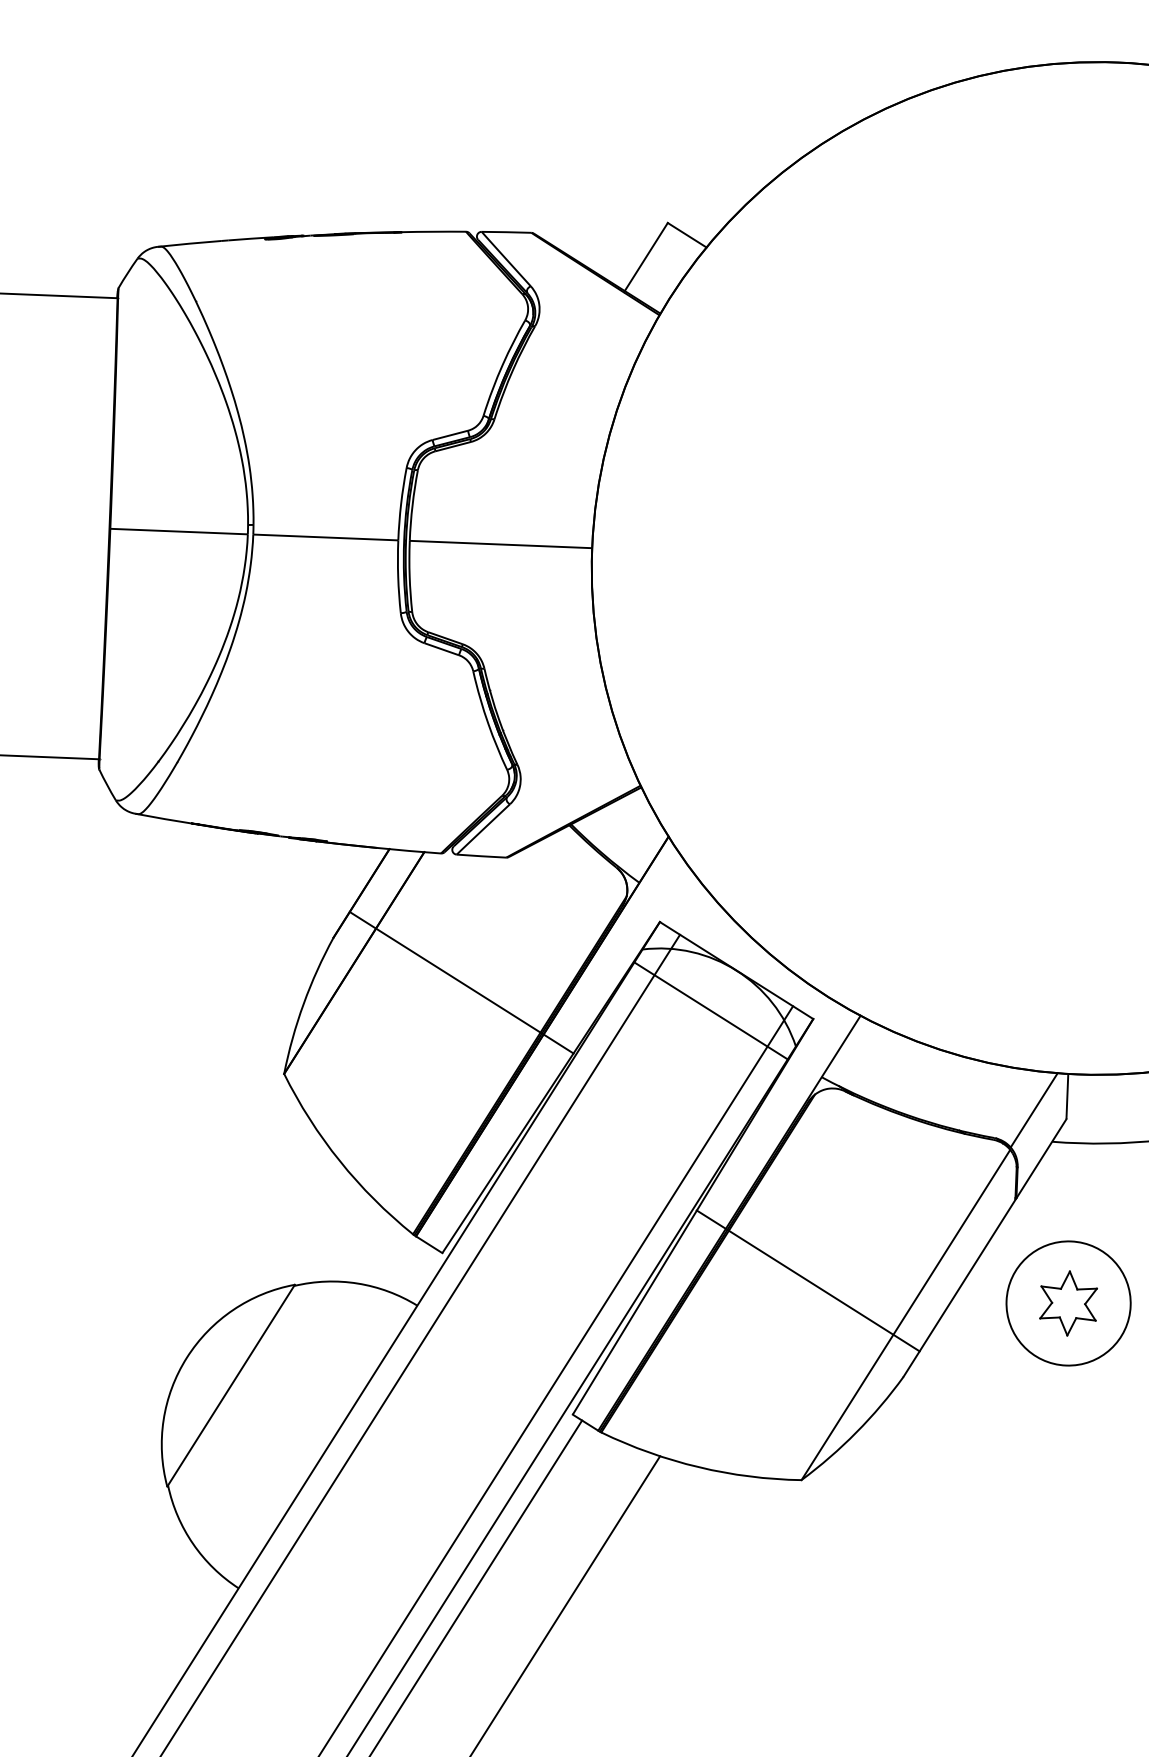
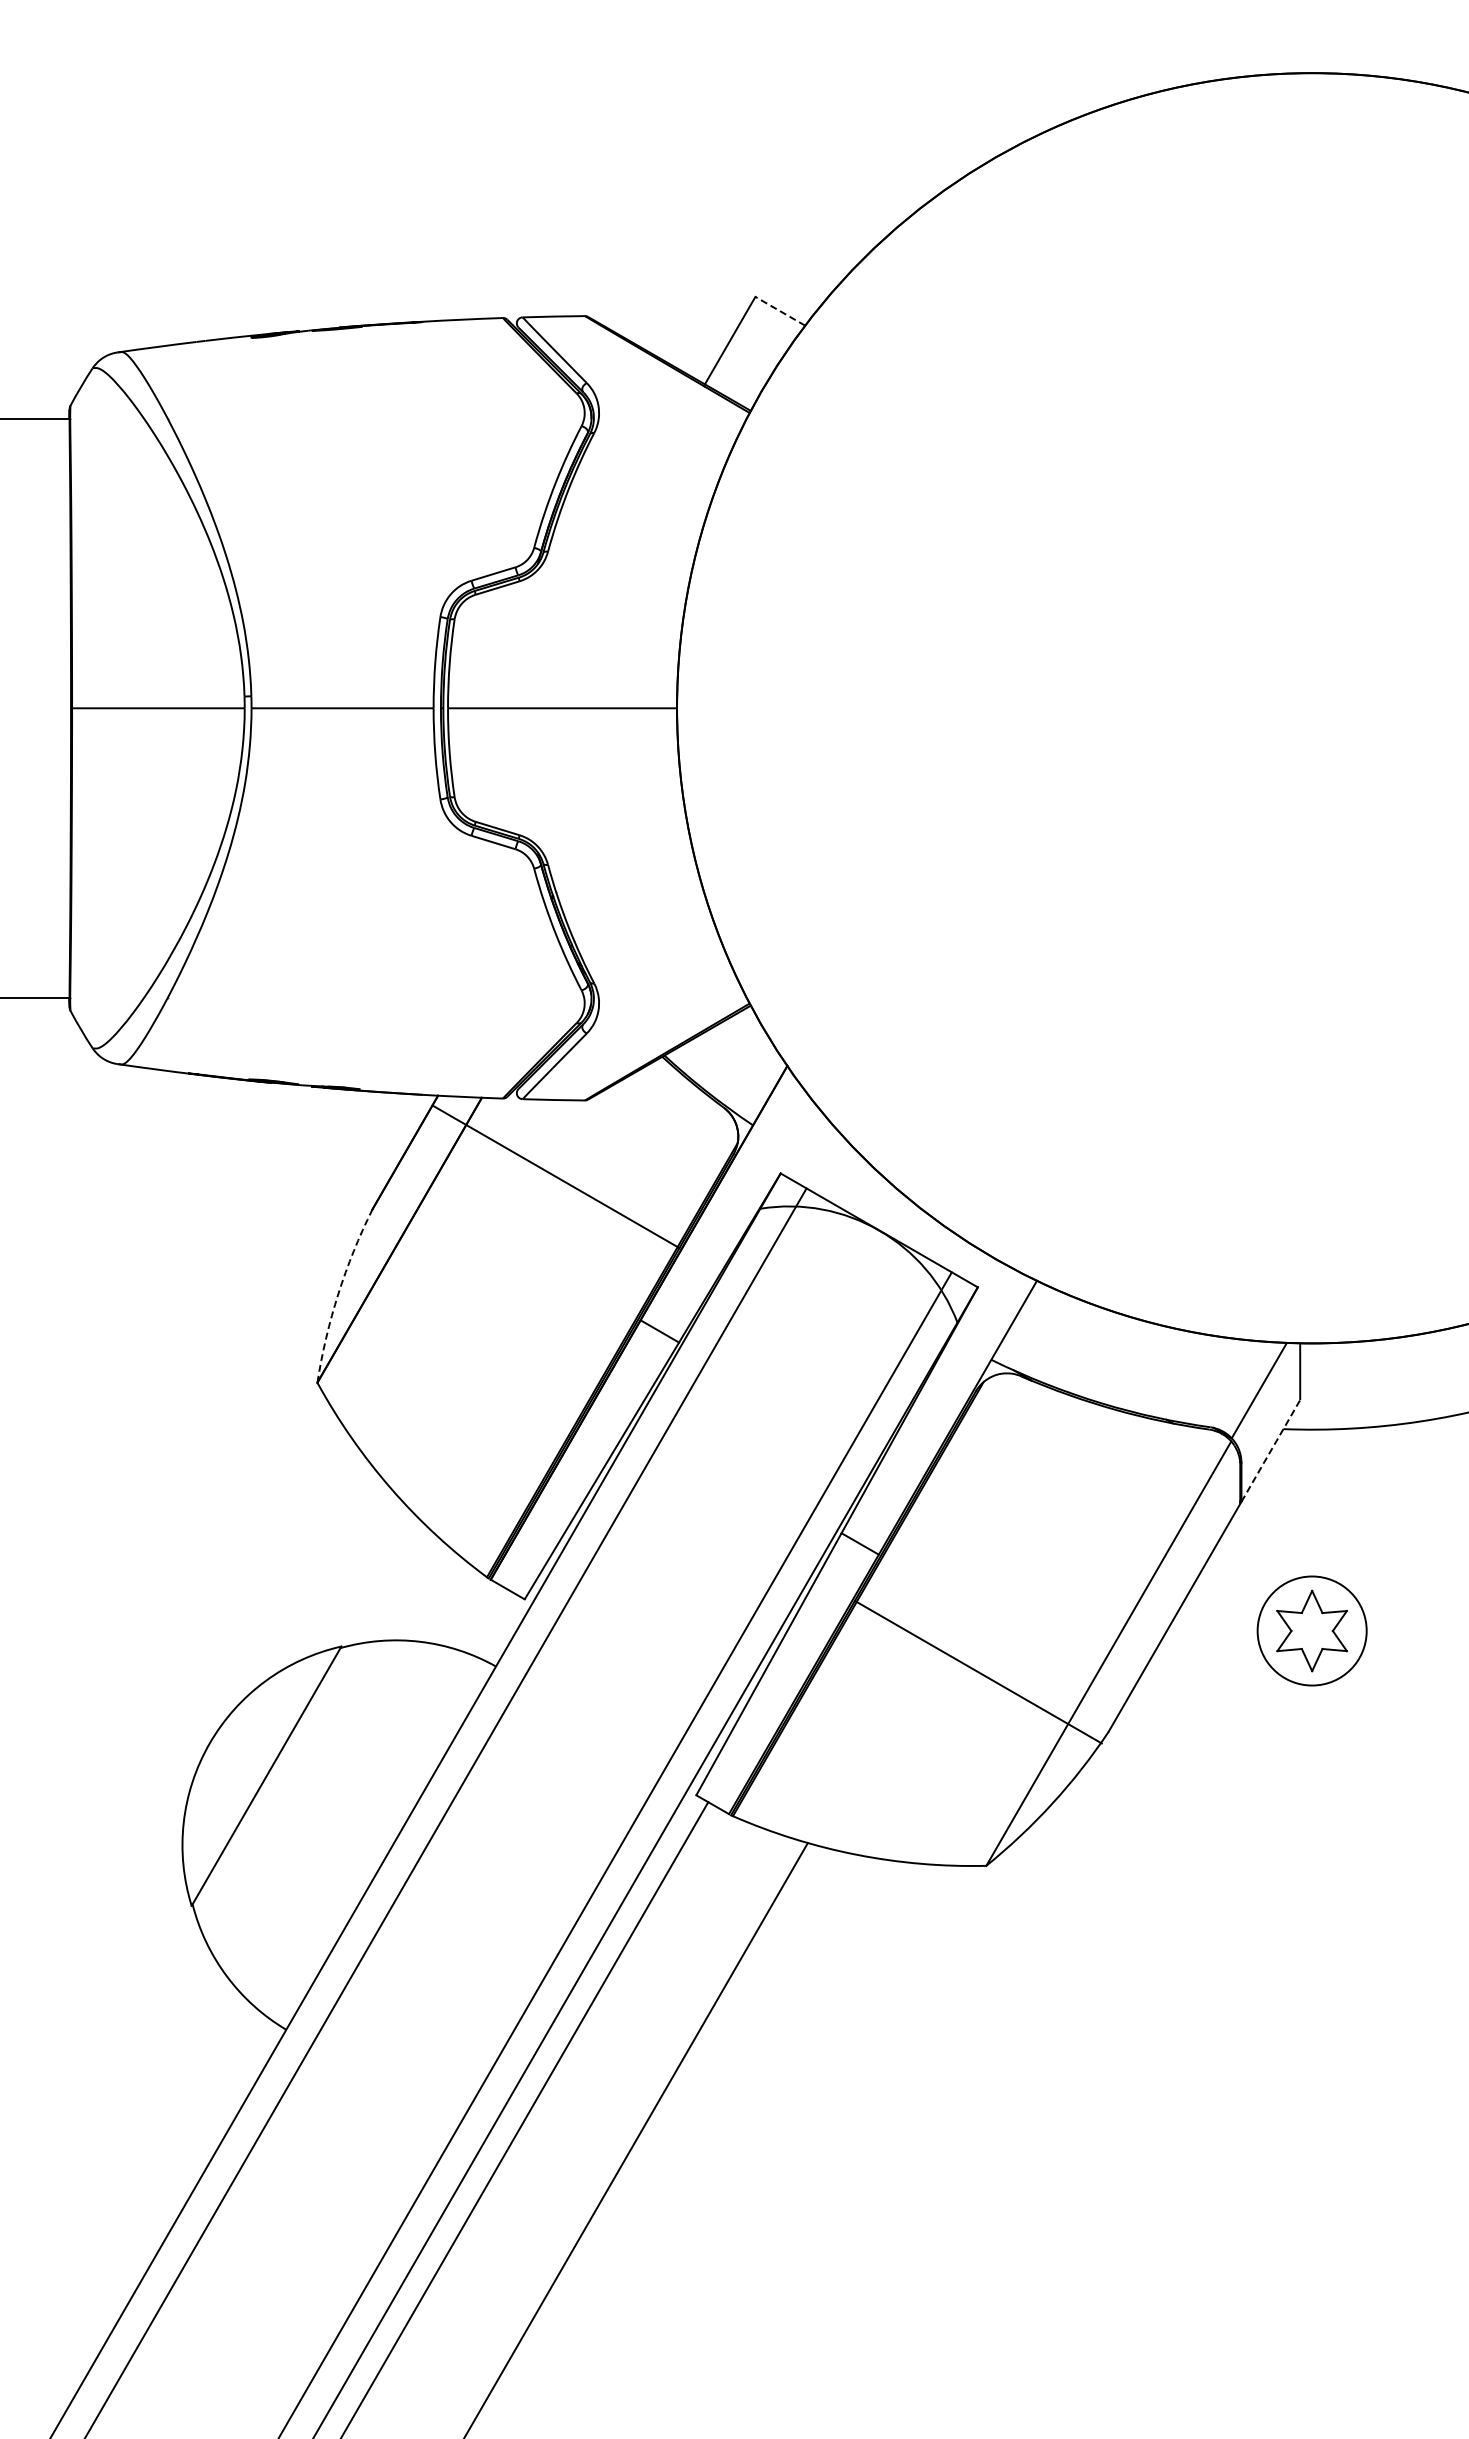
line: (687, 235) -> (780, 311), solid -> dashed
line: (445, 972) -> (555, 1176), moved
arc: (303, 1003) -> (338, 1293), solid -> dashed
line: (710, 1011) -> (848, 1282), removed
line: (1041, 1158) -> (1270, 1450), solid -> dashed
line: (822, 1290) -> (977, 1671), moved
circle: (1068, 1303) -> (1312, 1630), size x0.7

